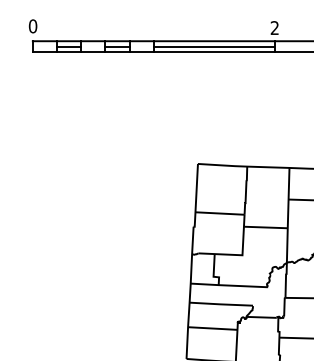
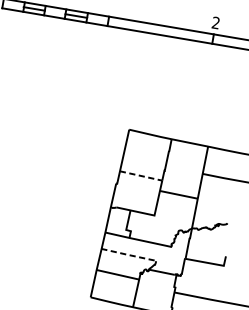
line: (213, 46) -> (160, 29), removed
line: (219, 213) -> (140, 175), solid -> dashed
line: (220, 304) -> (128, 255), solid -> dashed

